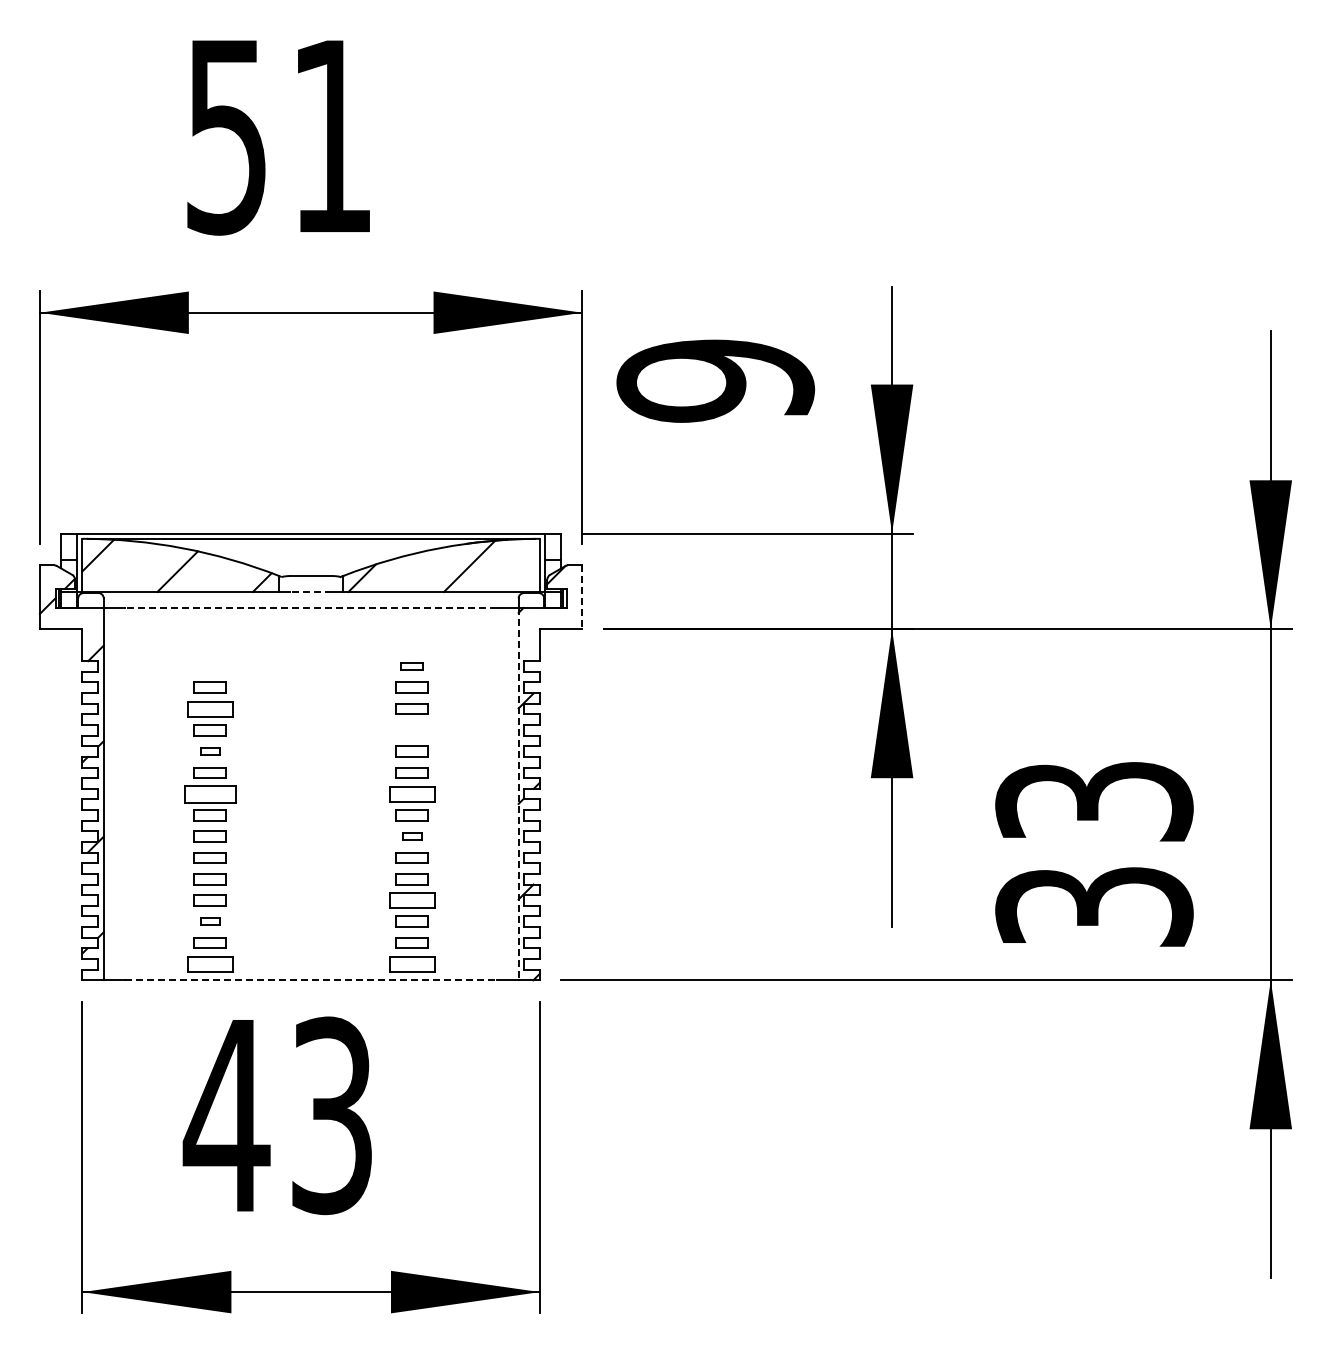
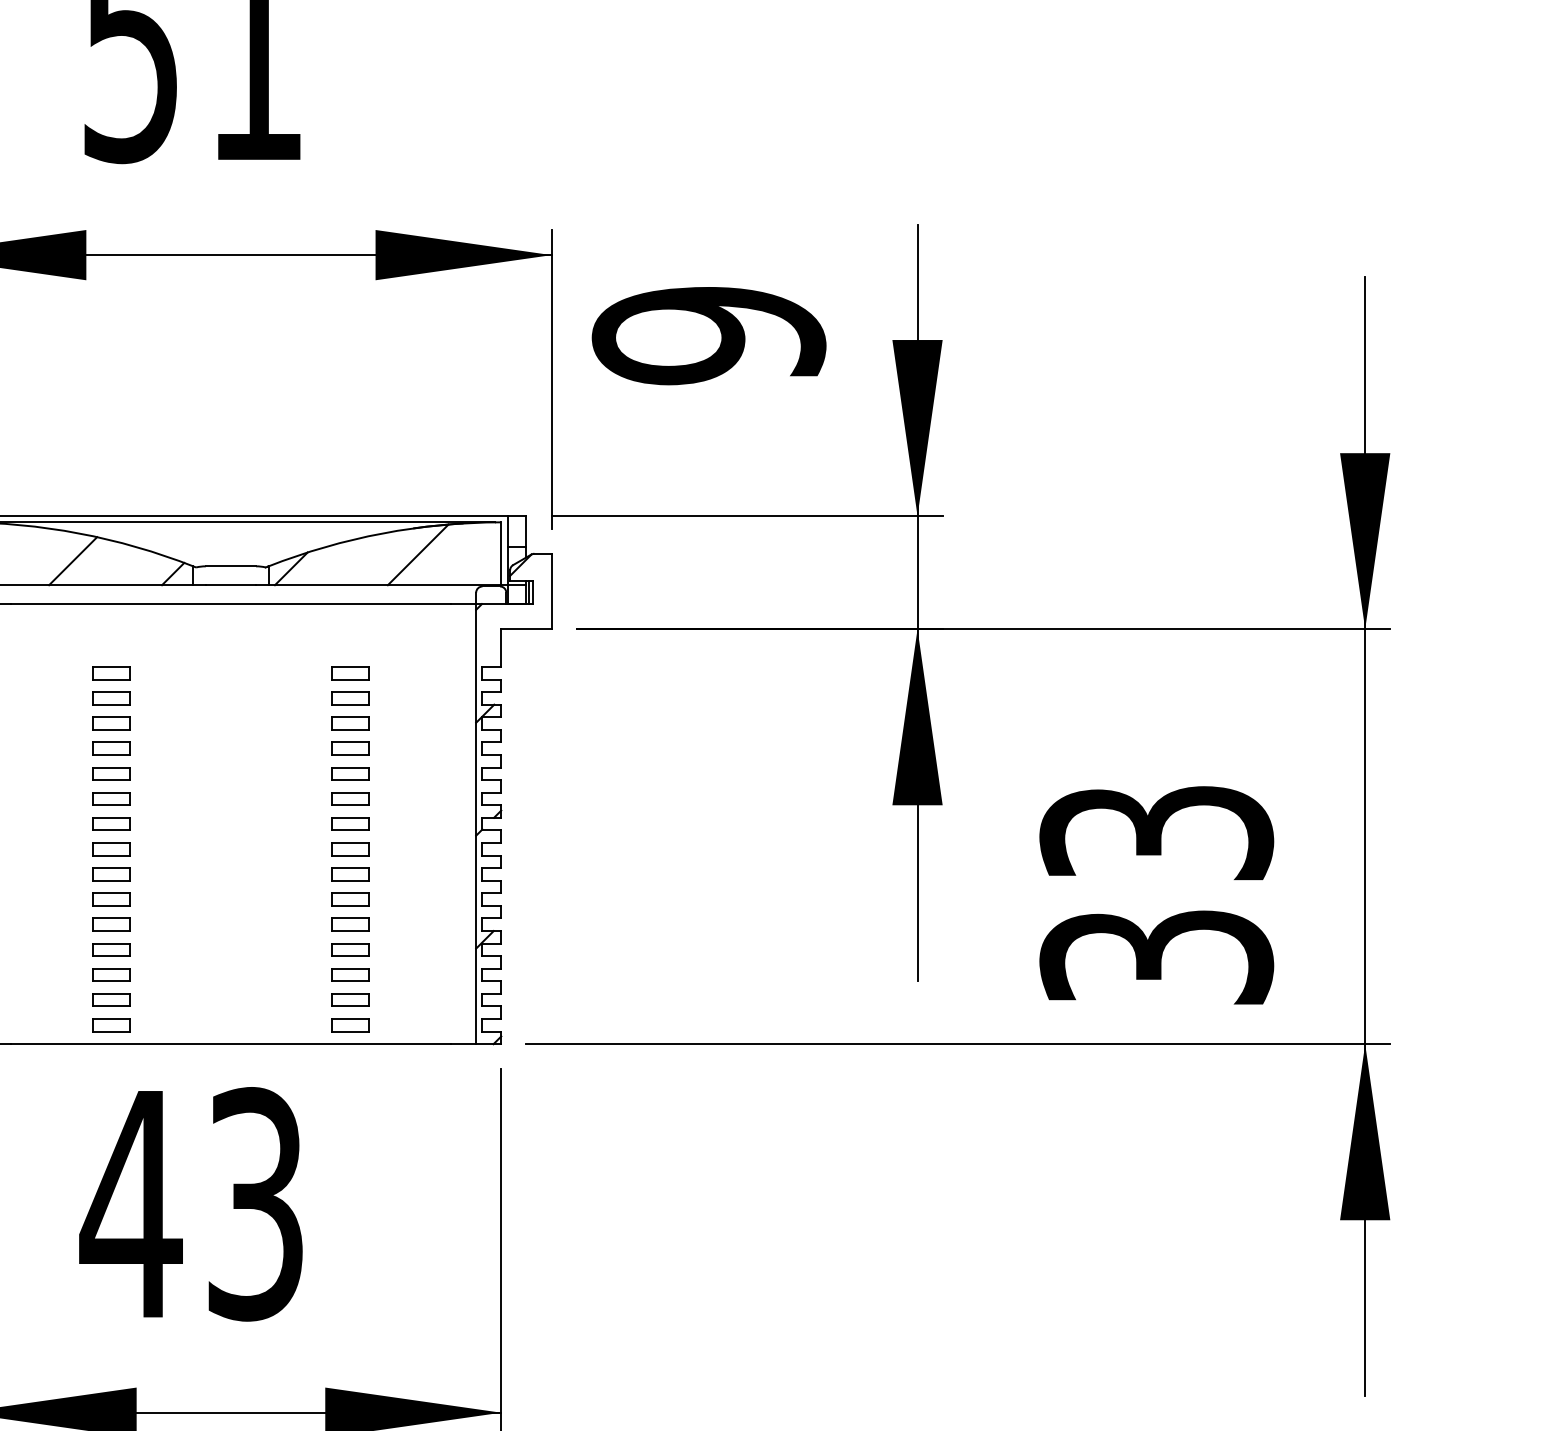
line: (310, 592) -> (230, 585), dashed -> solid
line: (582, 597) -> (551, 591), dashed -> solid
line: (310, 607) -> (230, 603), dashed -> solid
part: (209, 666) -> (110, 673), added
part: (411, 666) -> (349, 673), size x1.43
part: (209, 708) -> (110, 722), size x0.71
part: (411, 730) -> (349, 748), added
part: (209, 751) -> (110, 773), size x1.67
part: (209, 793) -> (110, 823), size x0.62
part: (411, 793) -> (349, 823), size x0.71
line: (518, 794) -> (475, 824), dashed -> solid
part: (411, 836) -> (349, 874), size x1.67
part: (411, 900) -> (349, 949), size x0.71
part: (209, 921) -> (110, 974), size x1.67
part: (209, 964) -> (110, 1025), size x0.71
part: (411, 964) -> (349, 1025), size x0.71
line: (311, 980) -> (231, 1044), dashed -> solid

